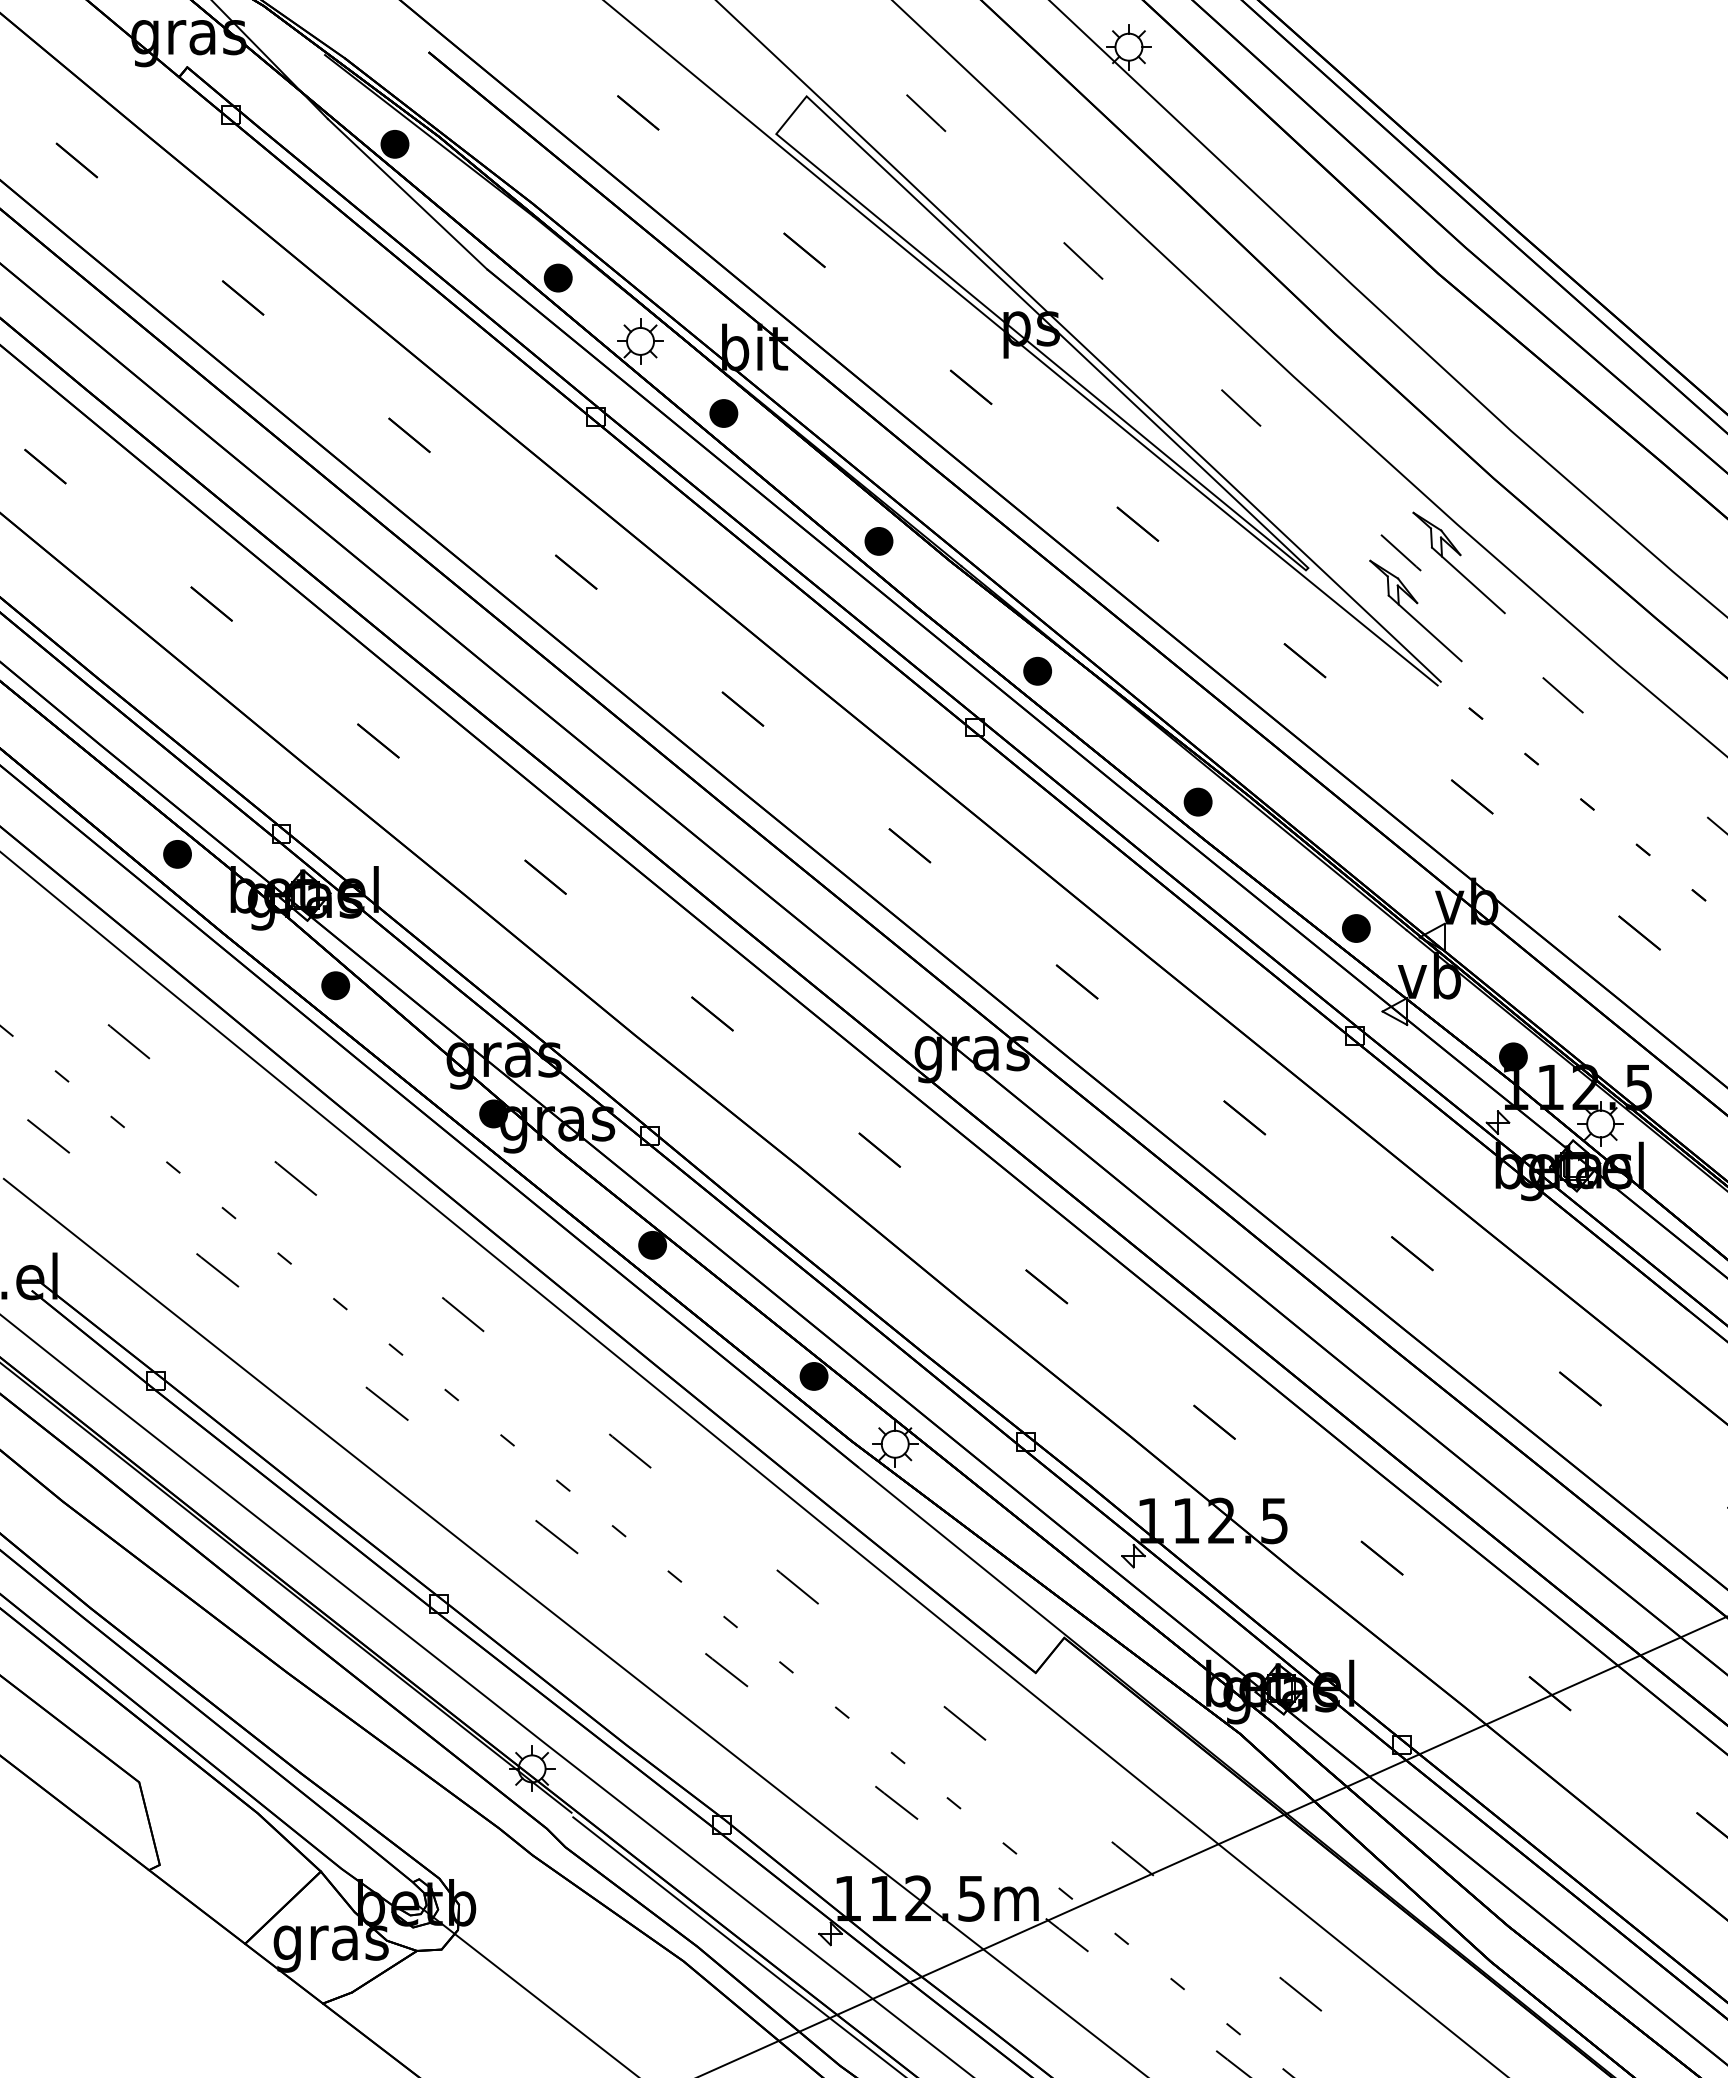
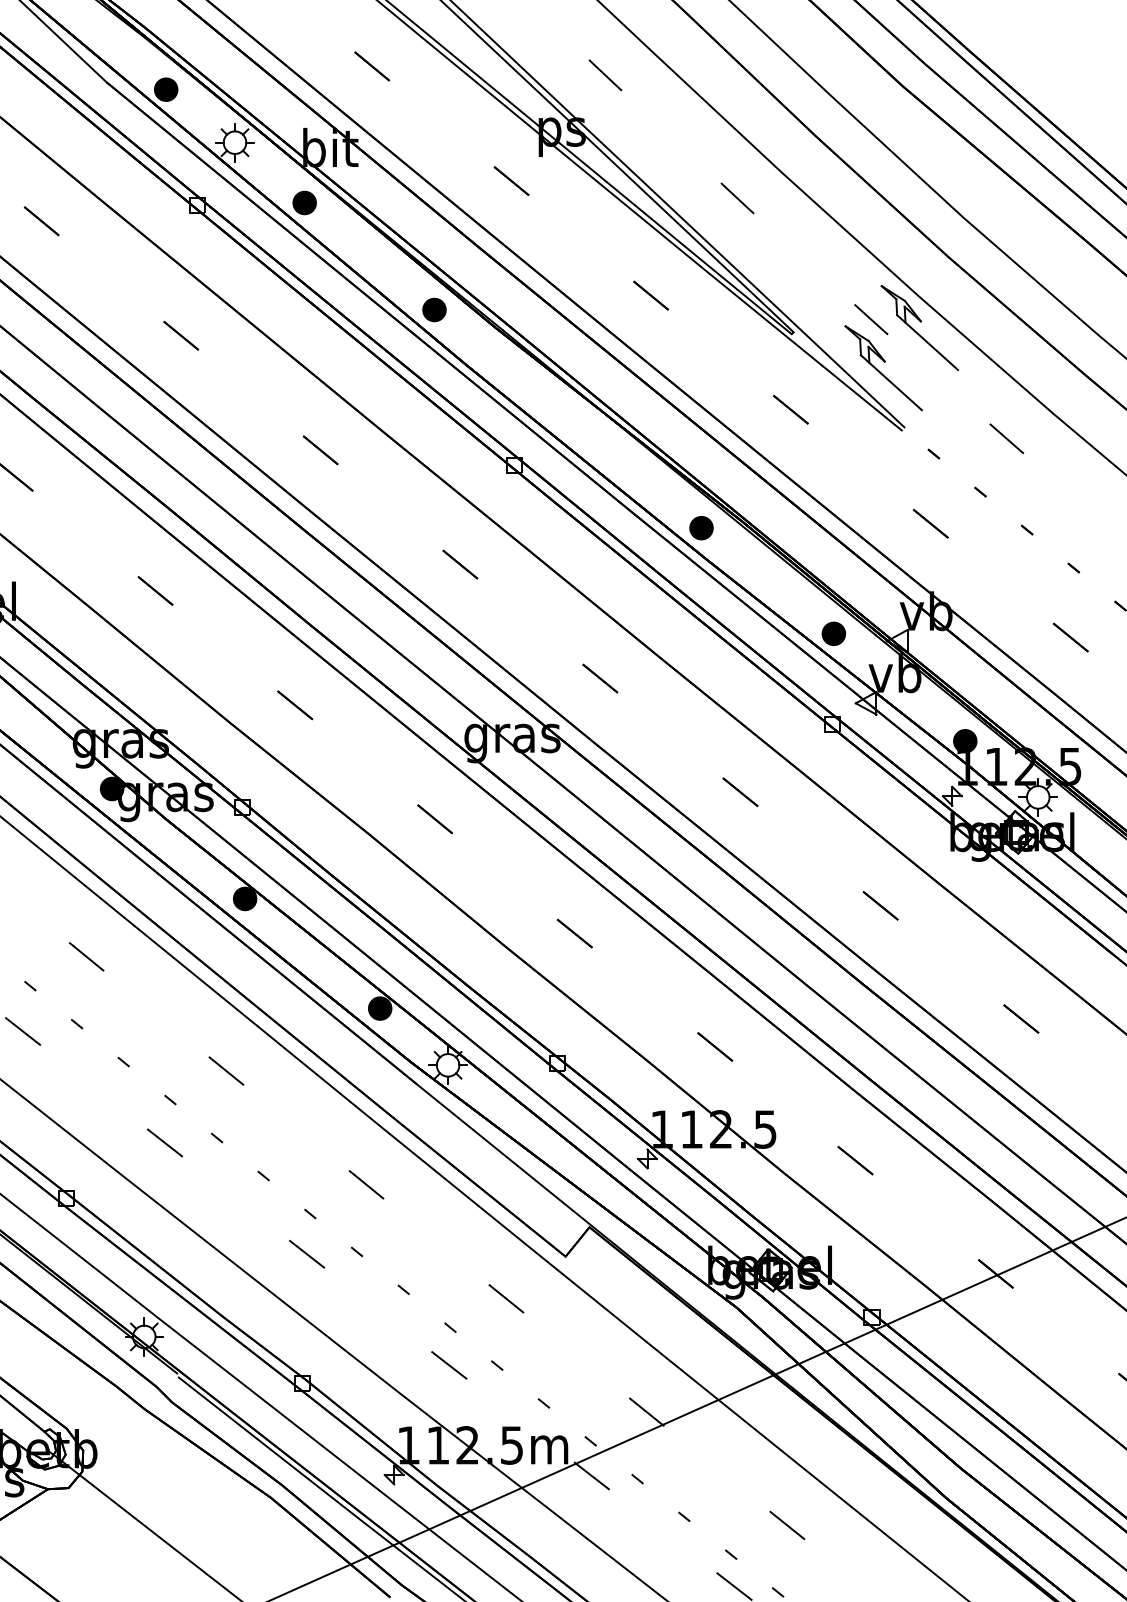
part: (1037, 670) -> (567, 418), removed

